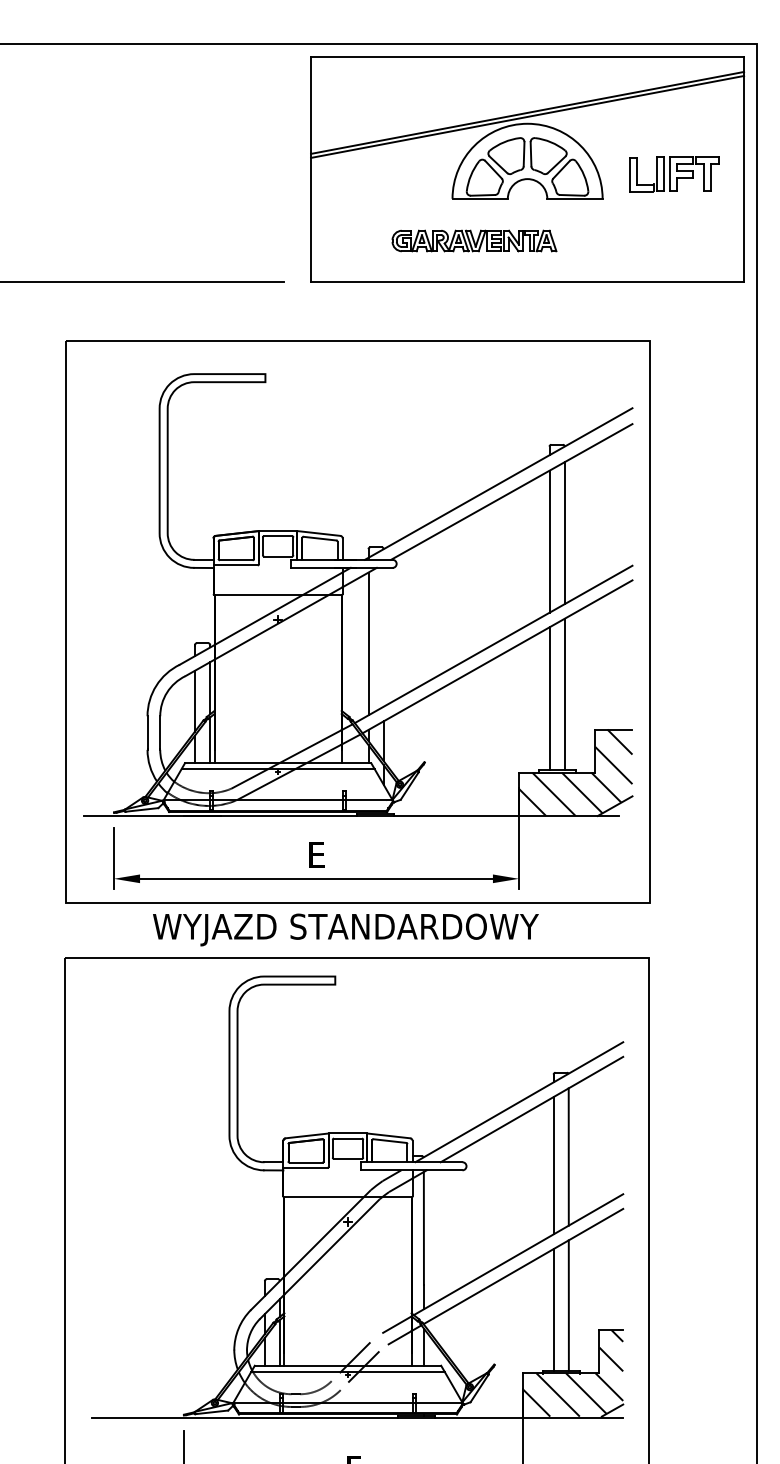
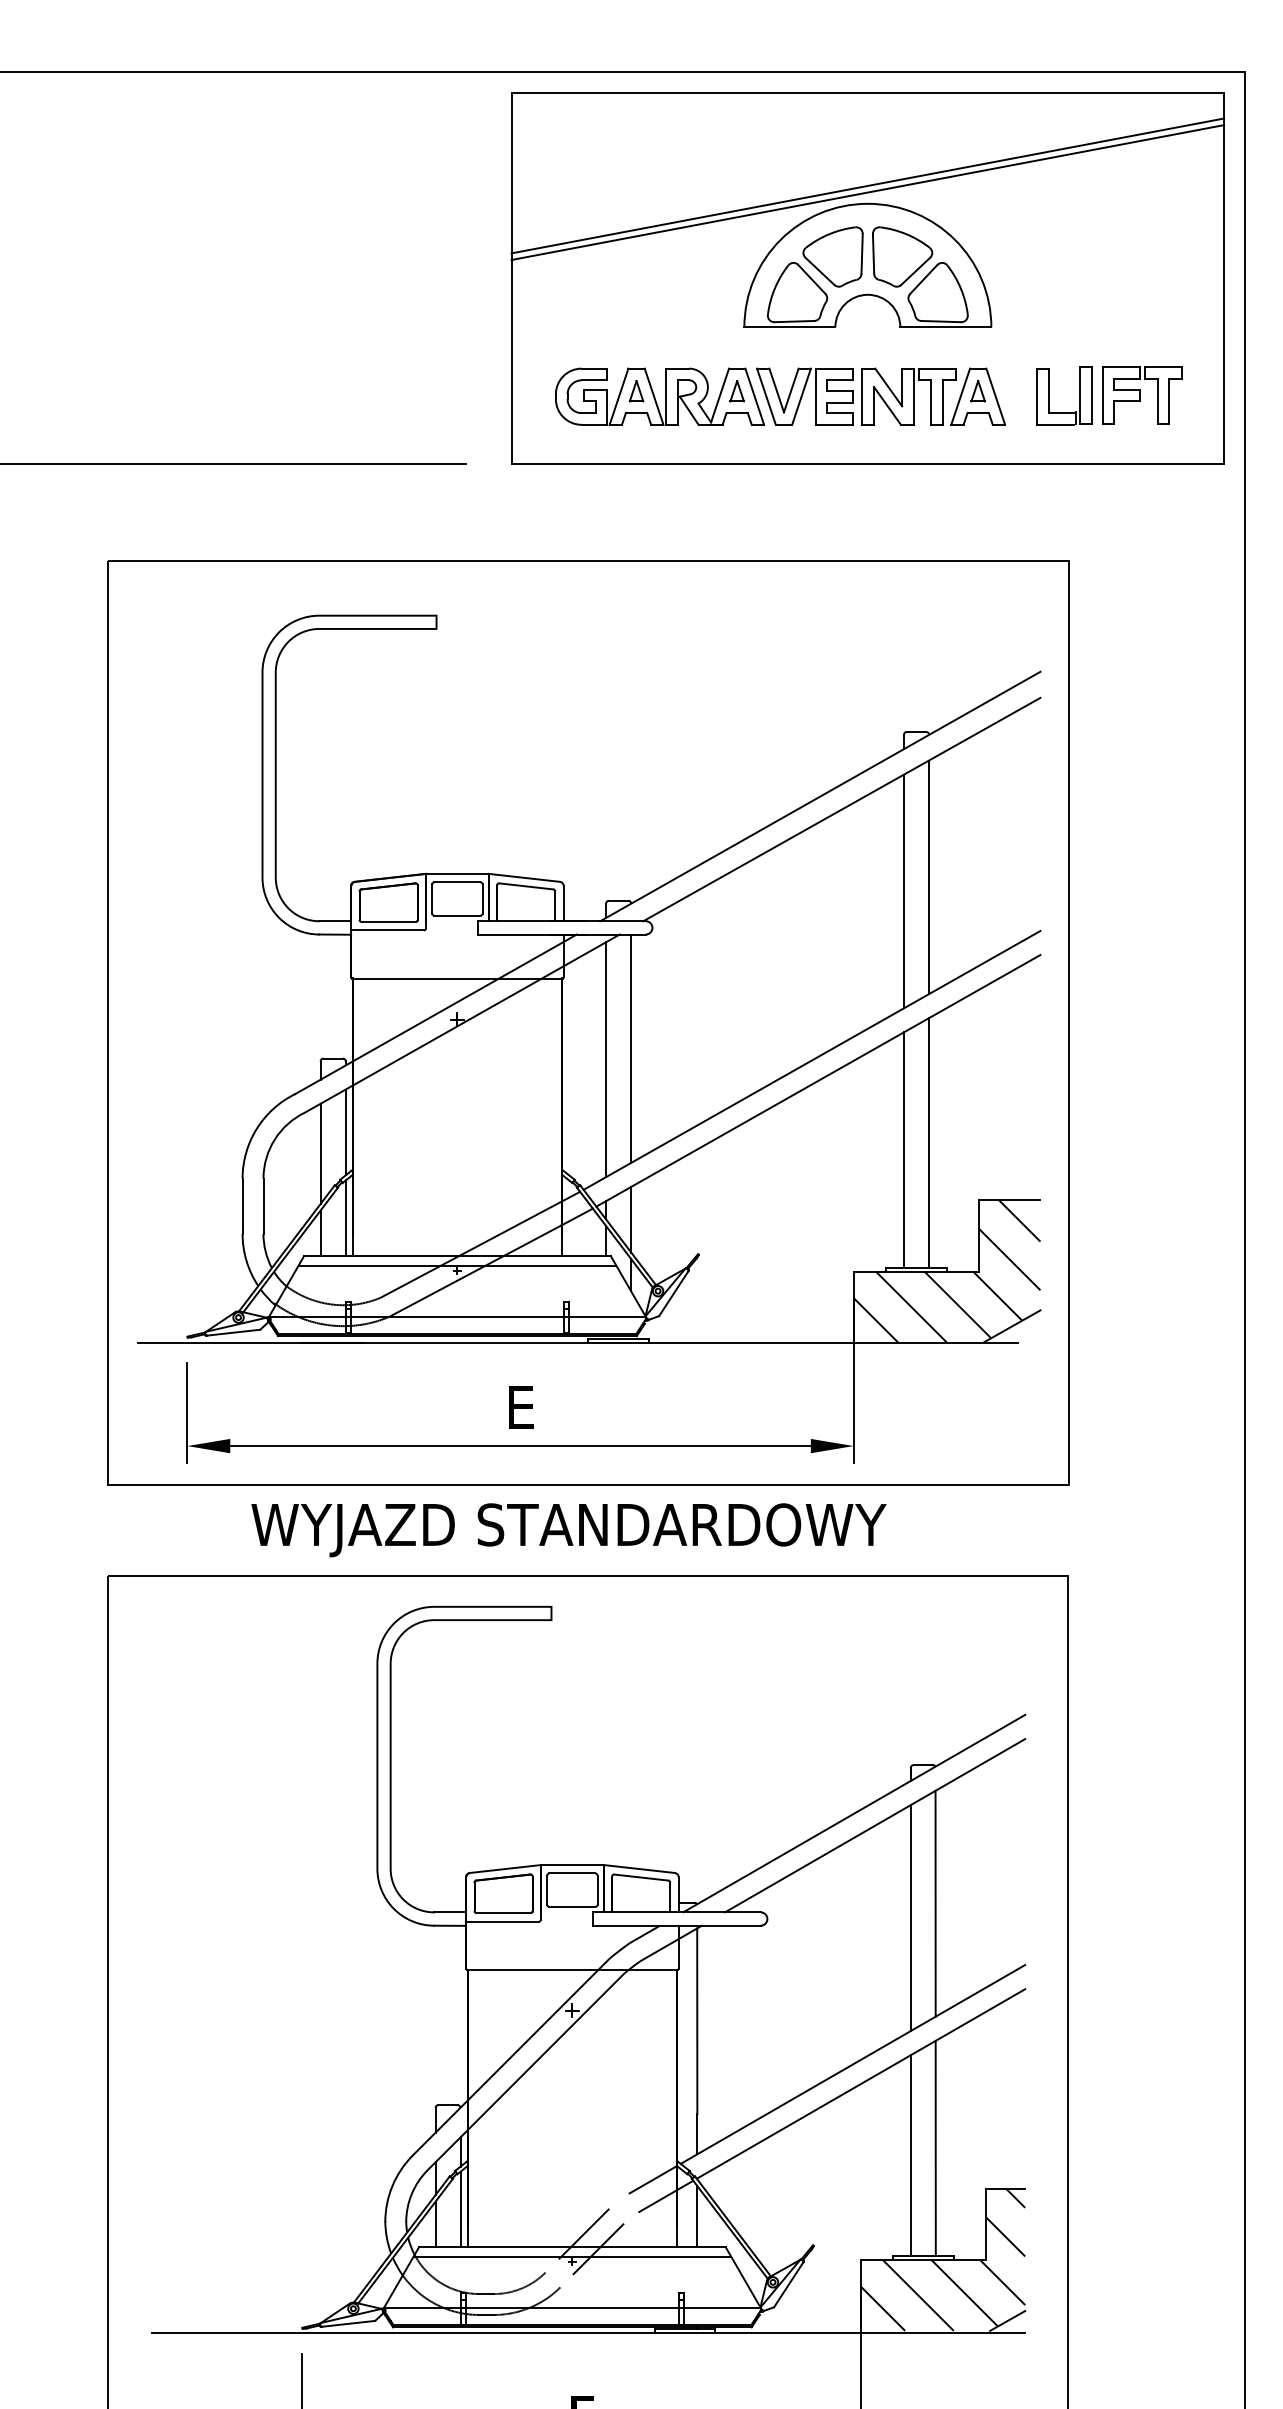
part: (674, 174) -> (1109, 395), moved
part: (474, 240) -> (780, 395), size x1.67
line: (383, 636) -> (630, 1047), added

